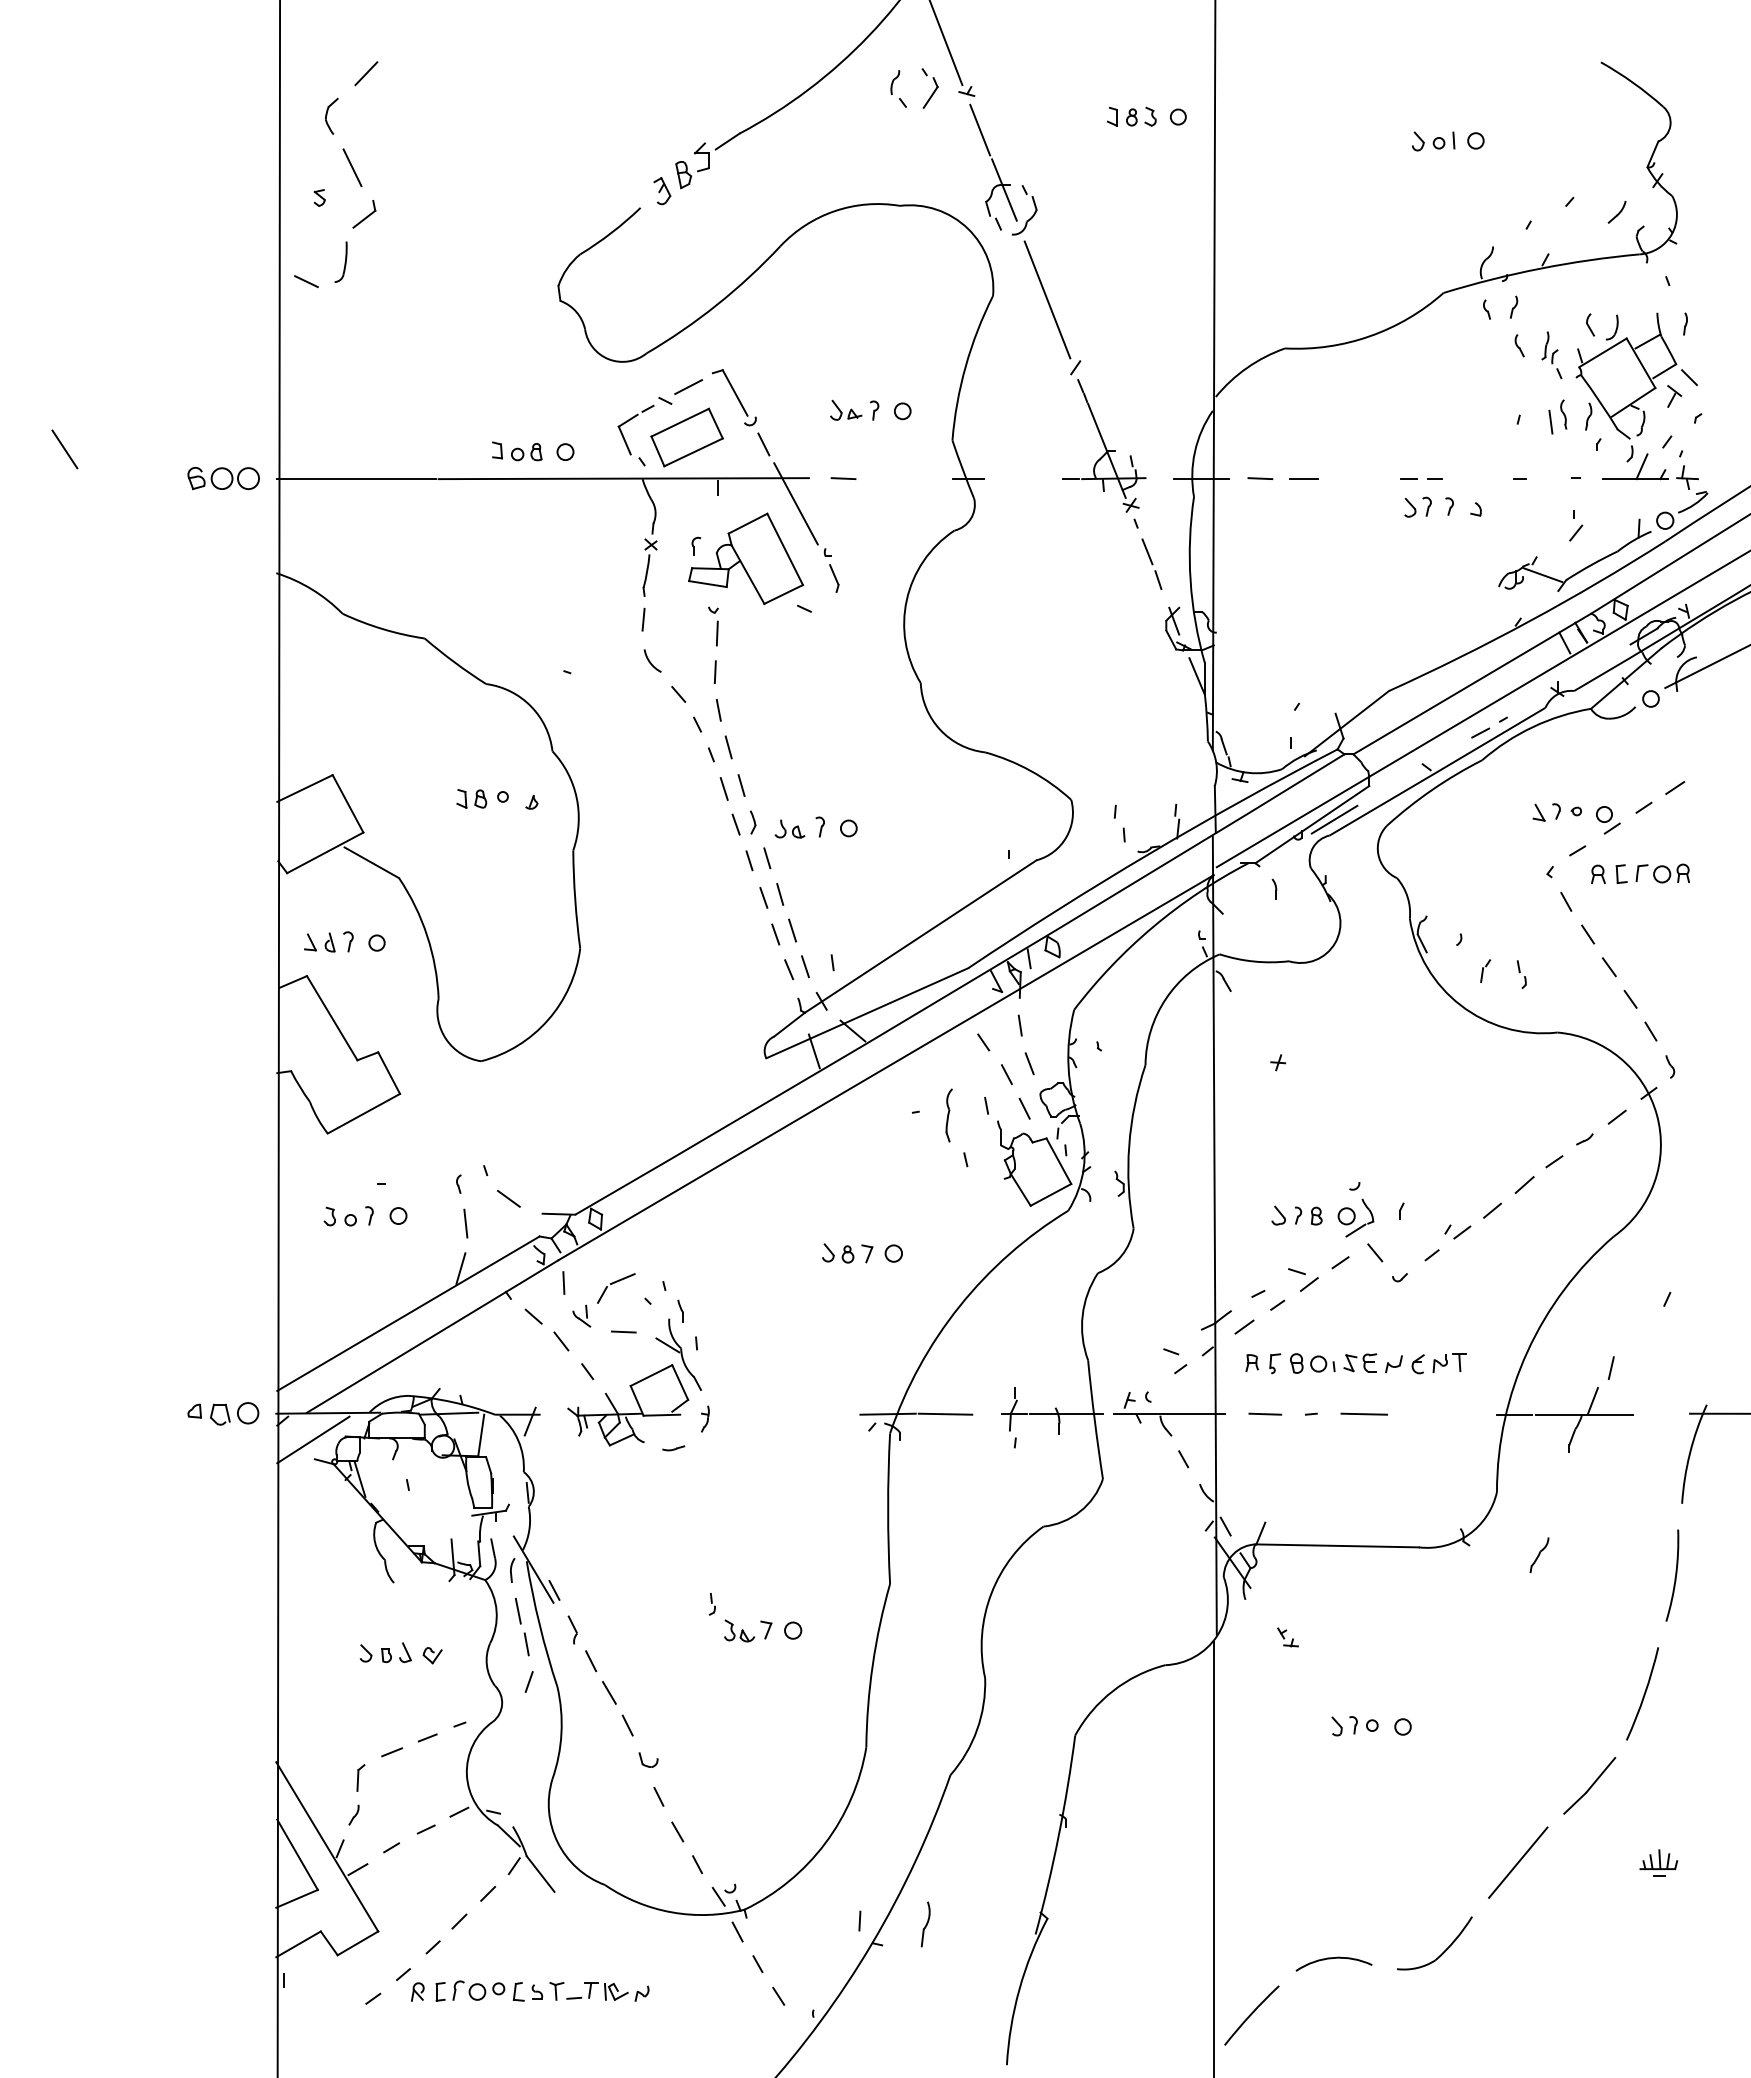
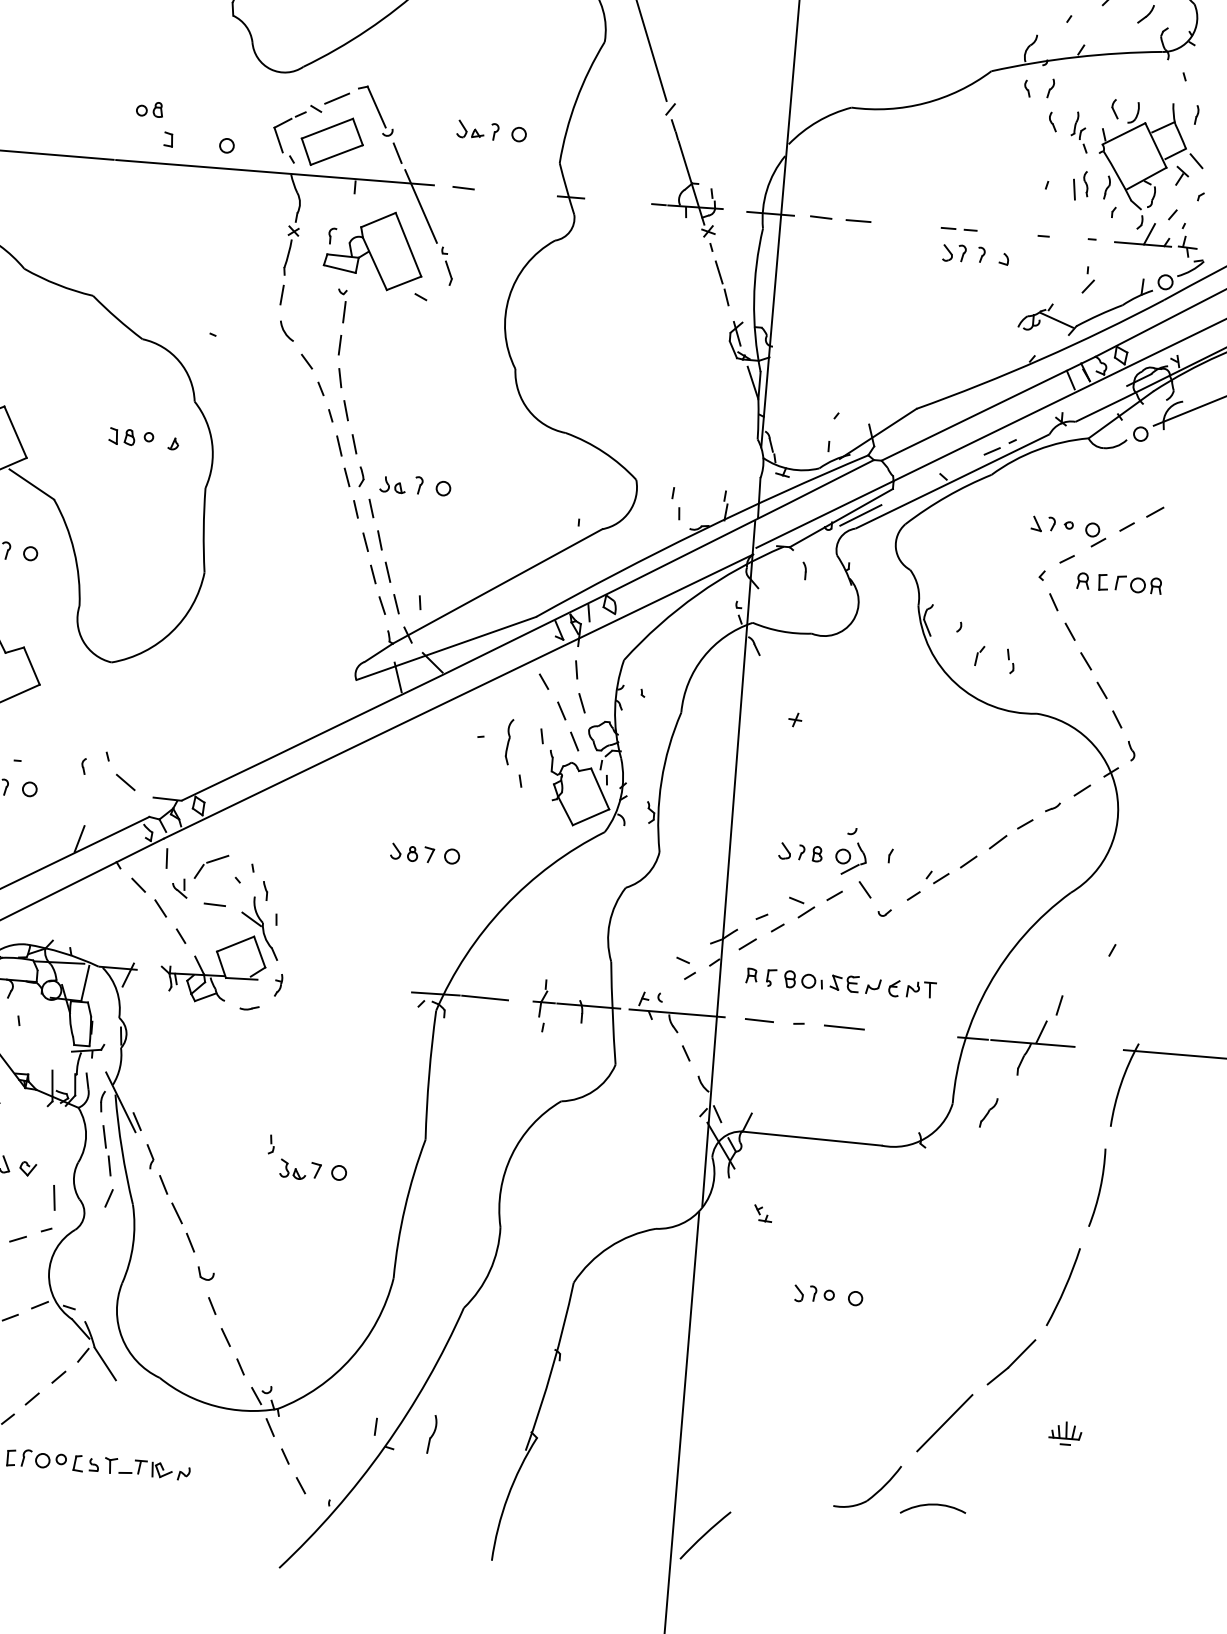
part: (526, 452) -> (149, 109), moved
line: (465, 1223) -> (54, 1197), moved
part: (1539, 1554) -> (988, 1112), moved
arc: (1331, 1959) -> (931, 1505), moved

